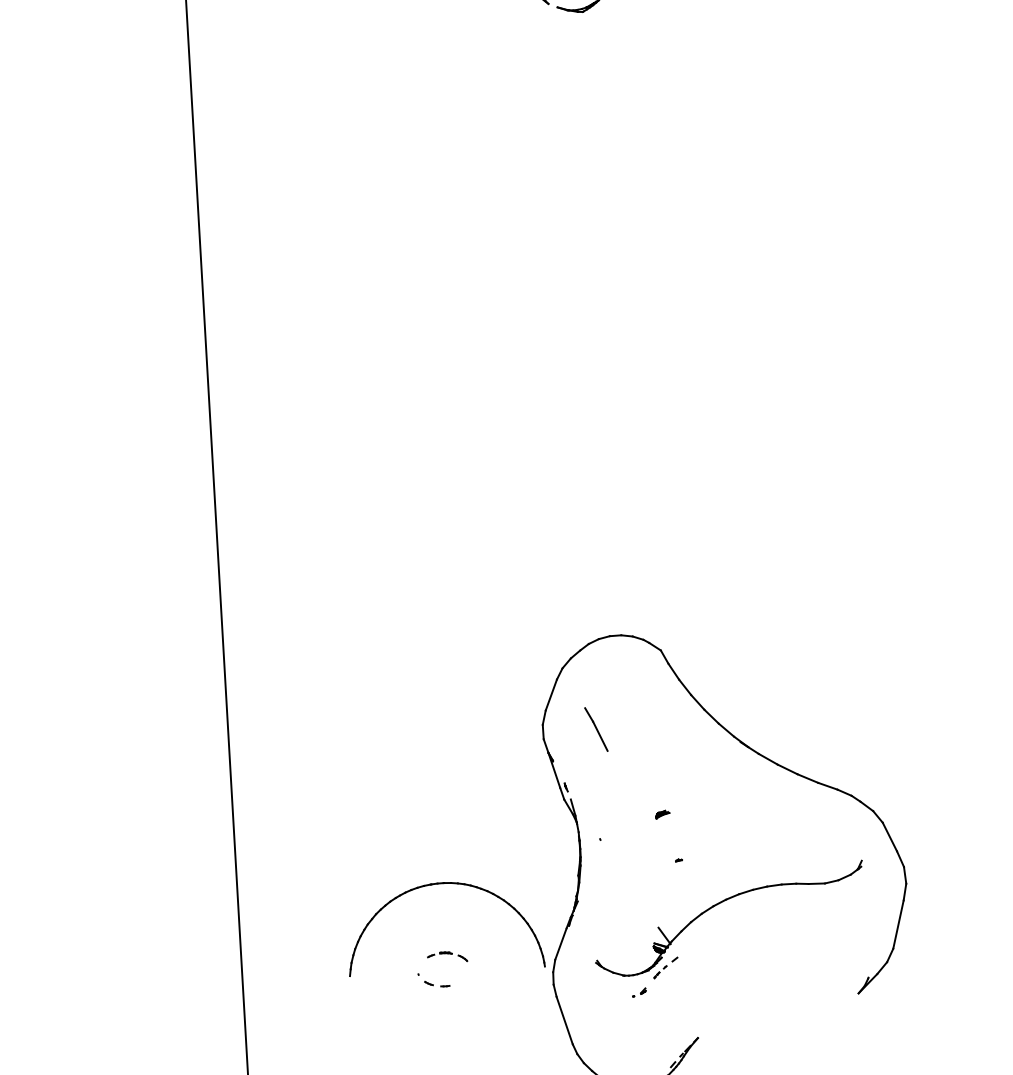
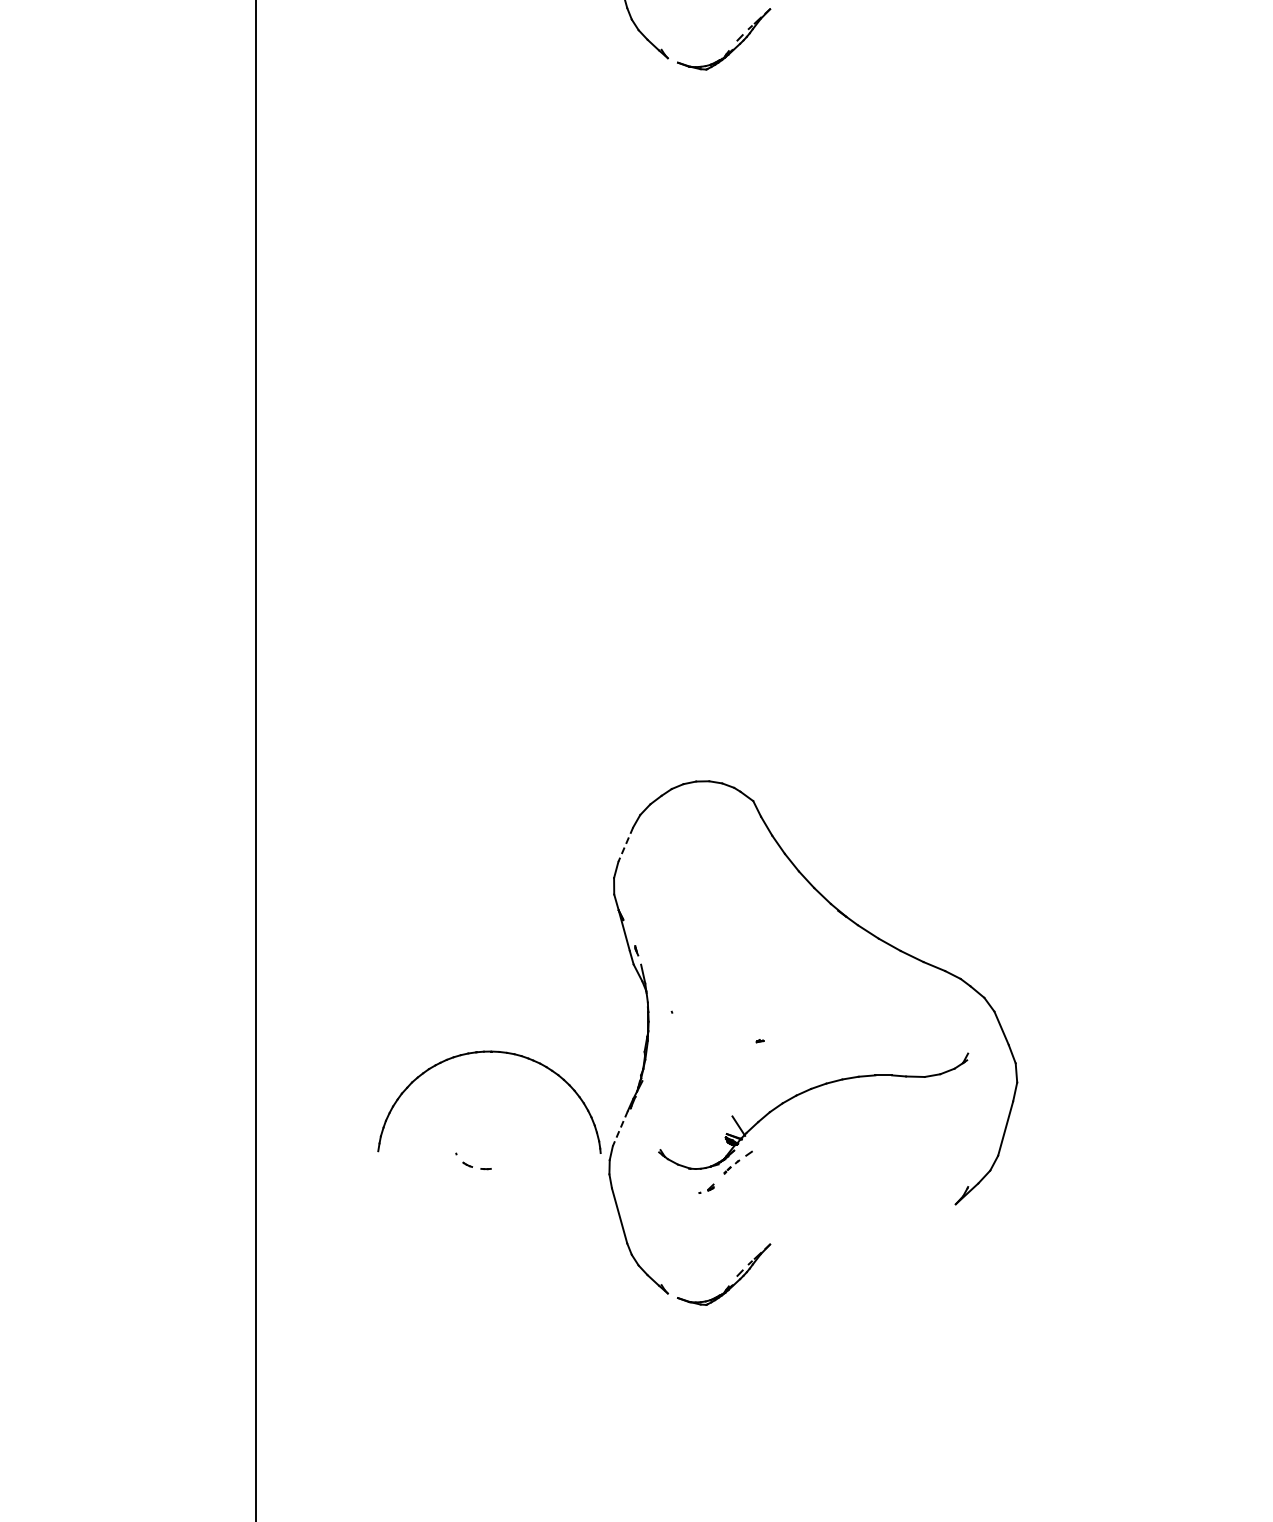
line: (551, 694) -> (625, 844), solid -> dashed
line: (596, 729) -> (674, 886), removed
part: (662, 814) -> (744, 987), removed
line: (561, 944) -> (620, 1129), solid -> dashed
part: (447, 956) -> (490, 1135), removed

